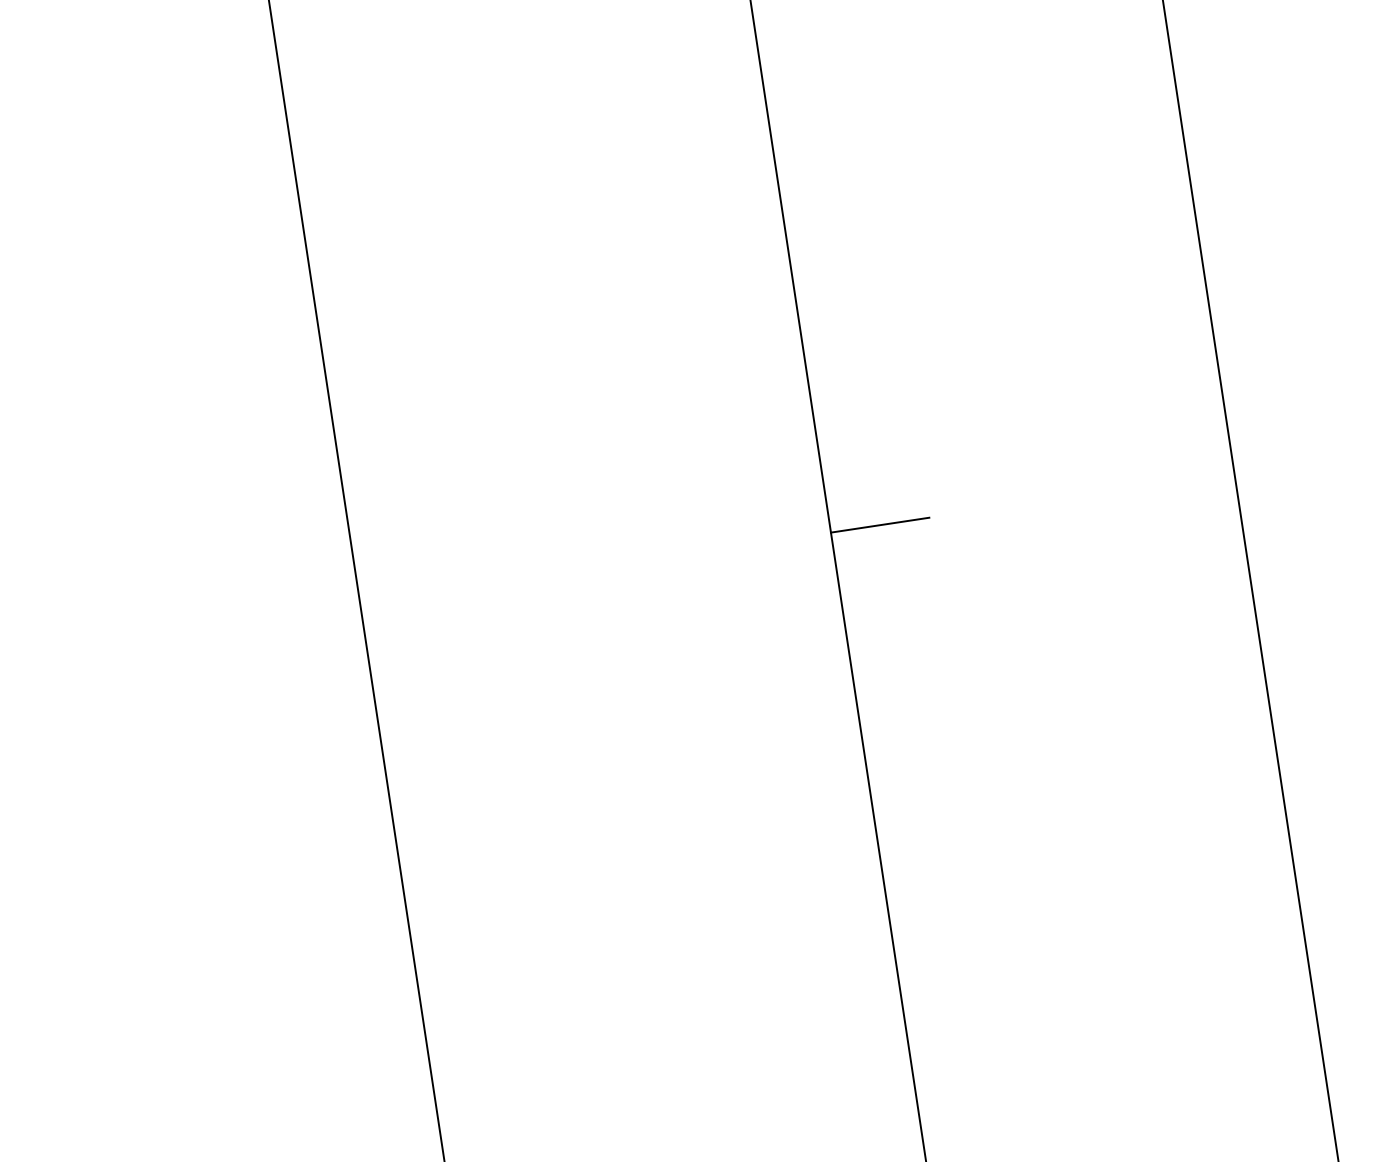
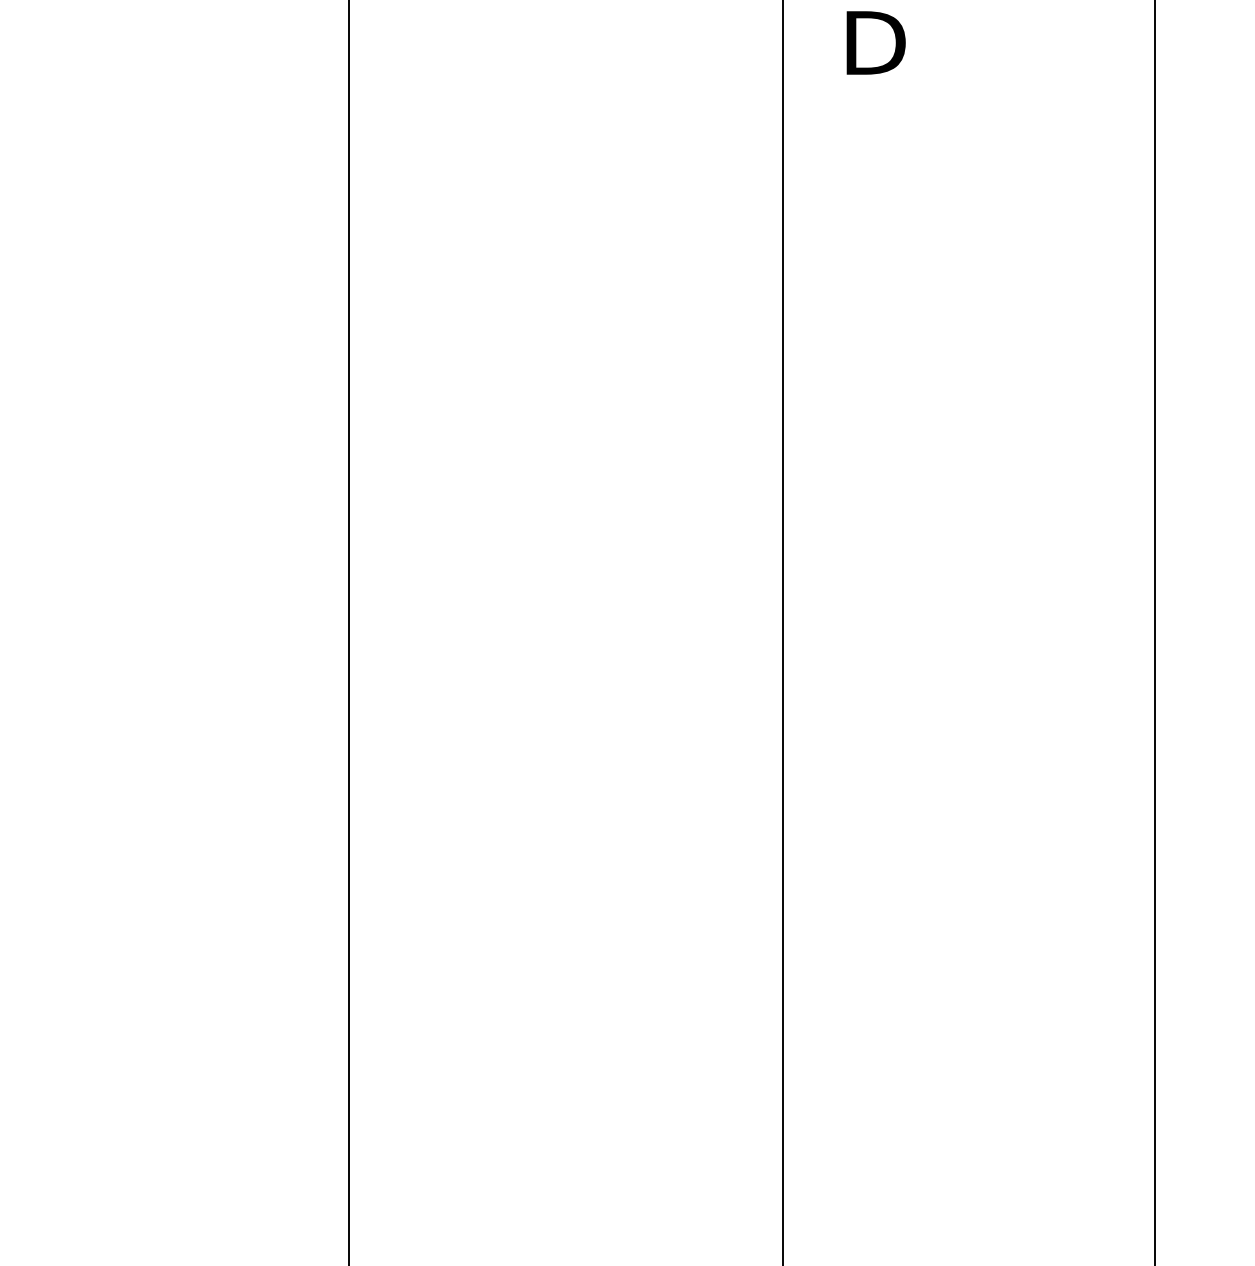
line: (879, 525) -> (827, 659), removed

